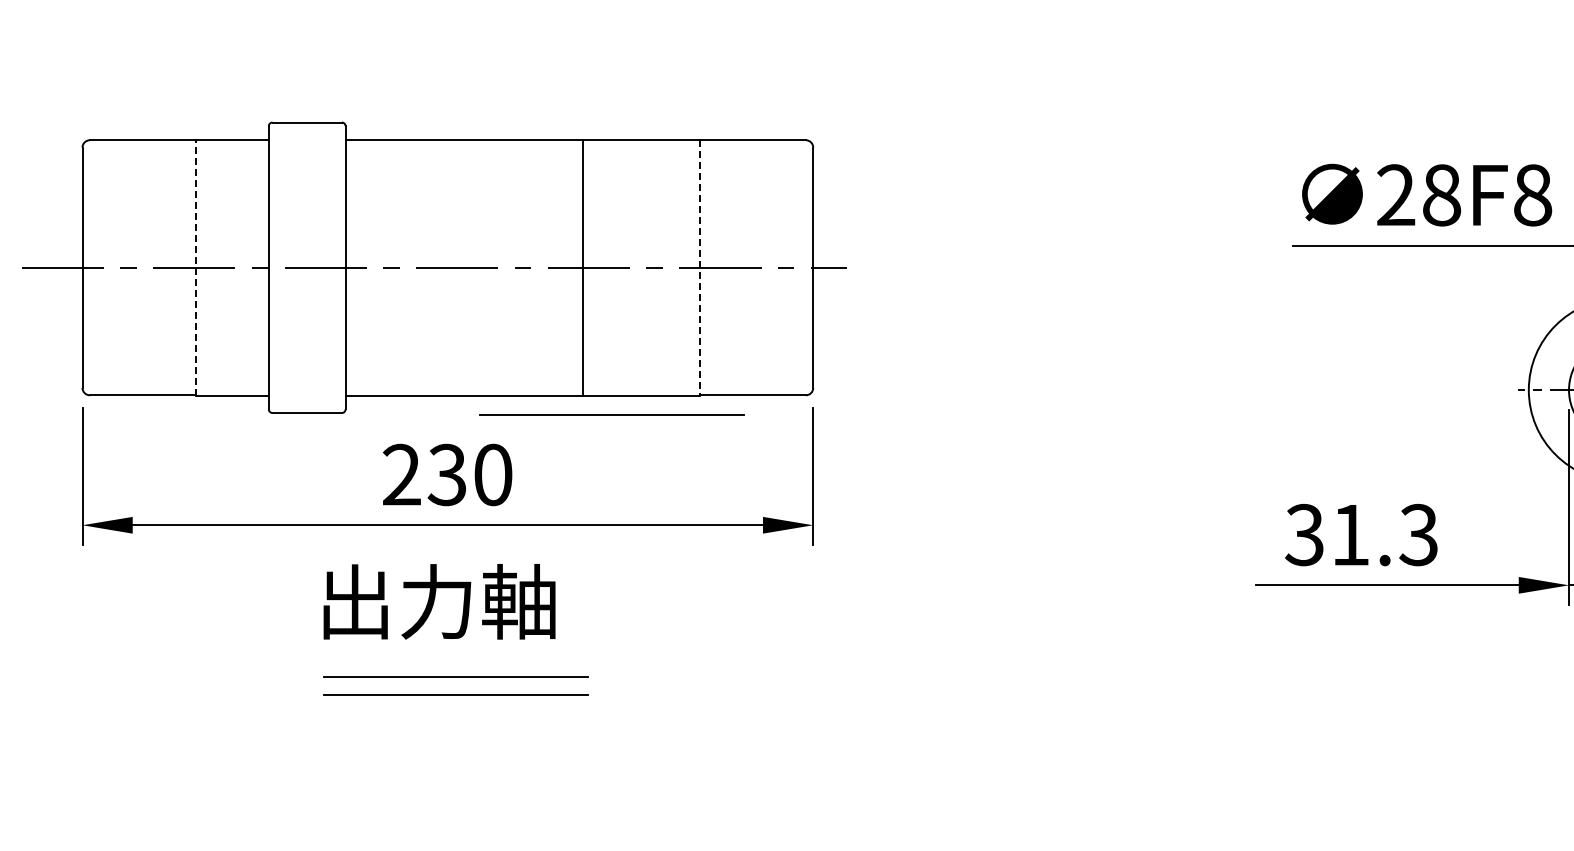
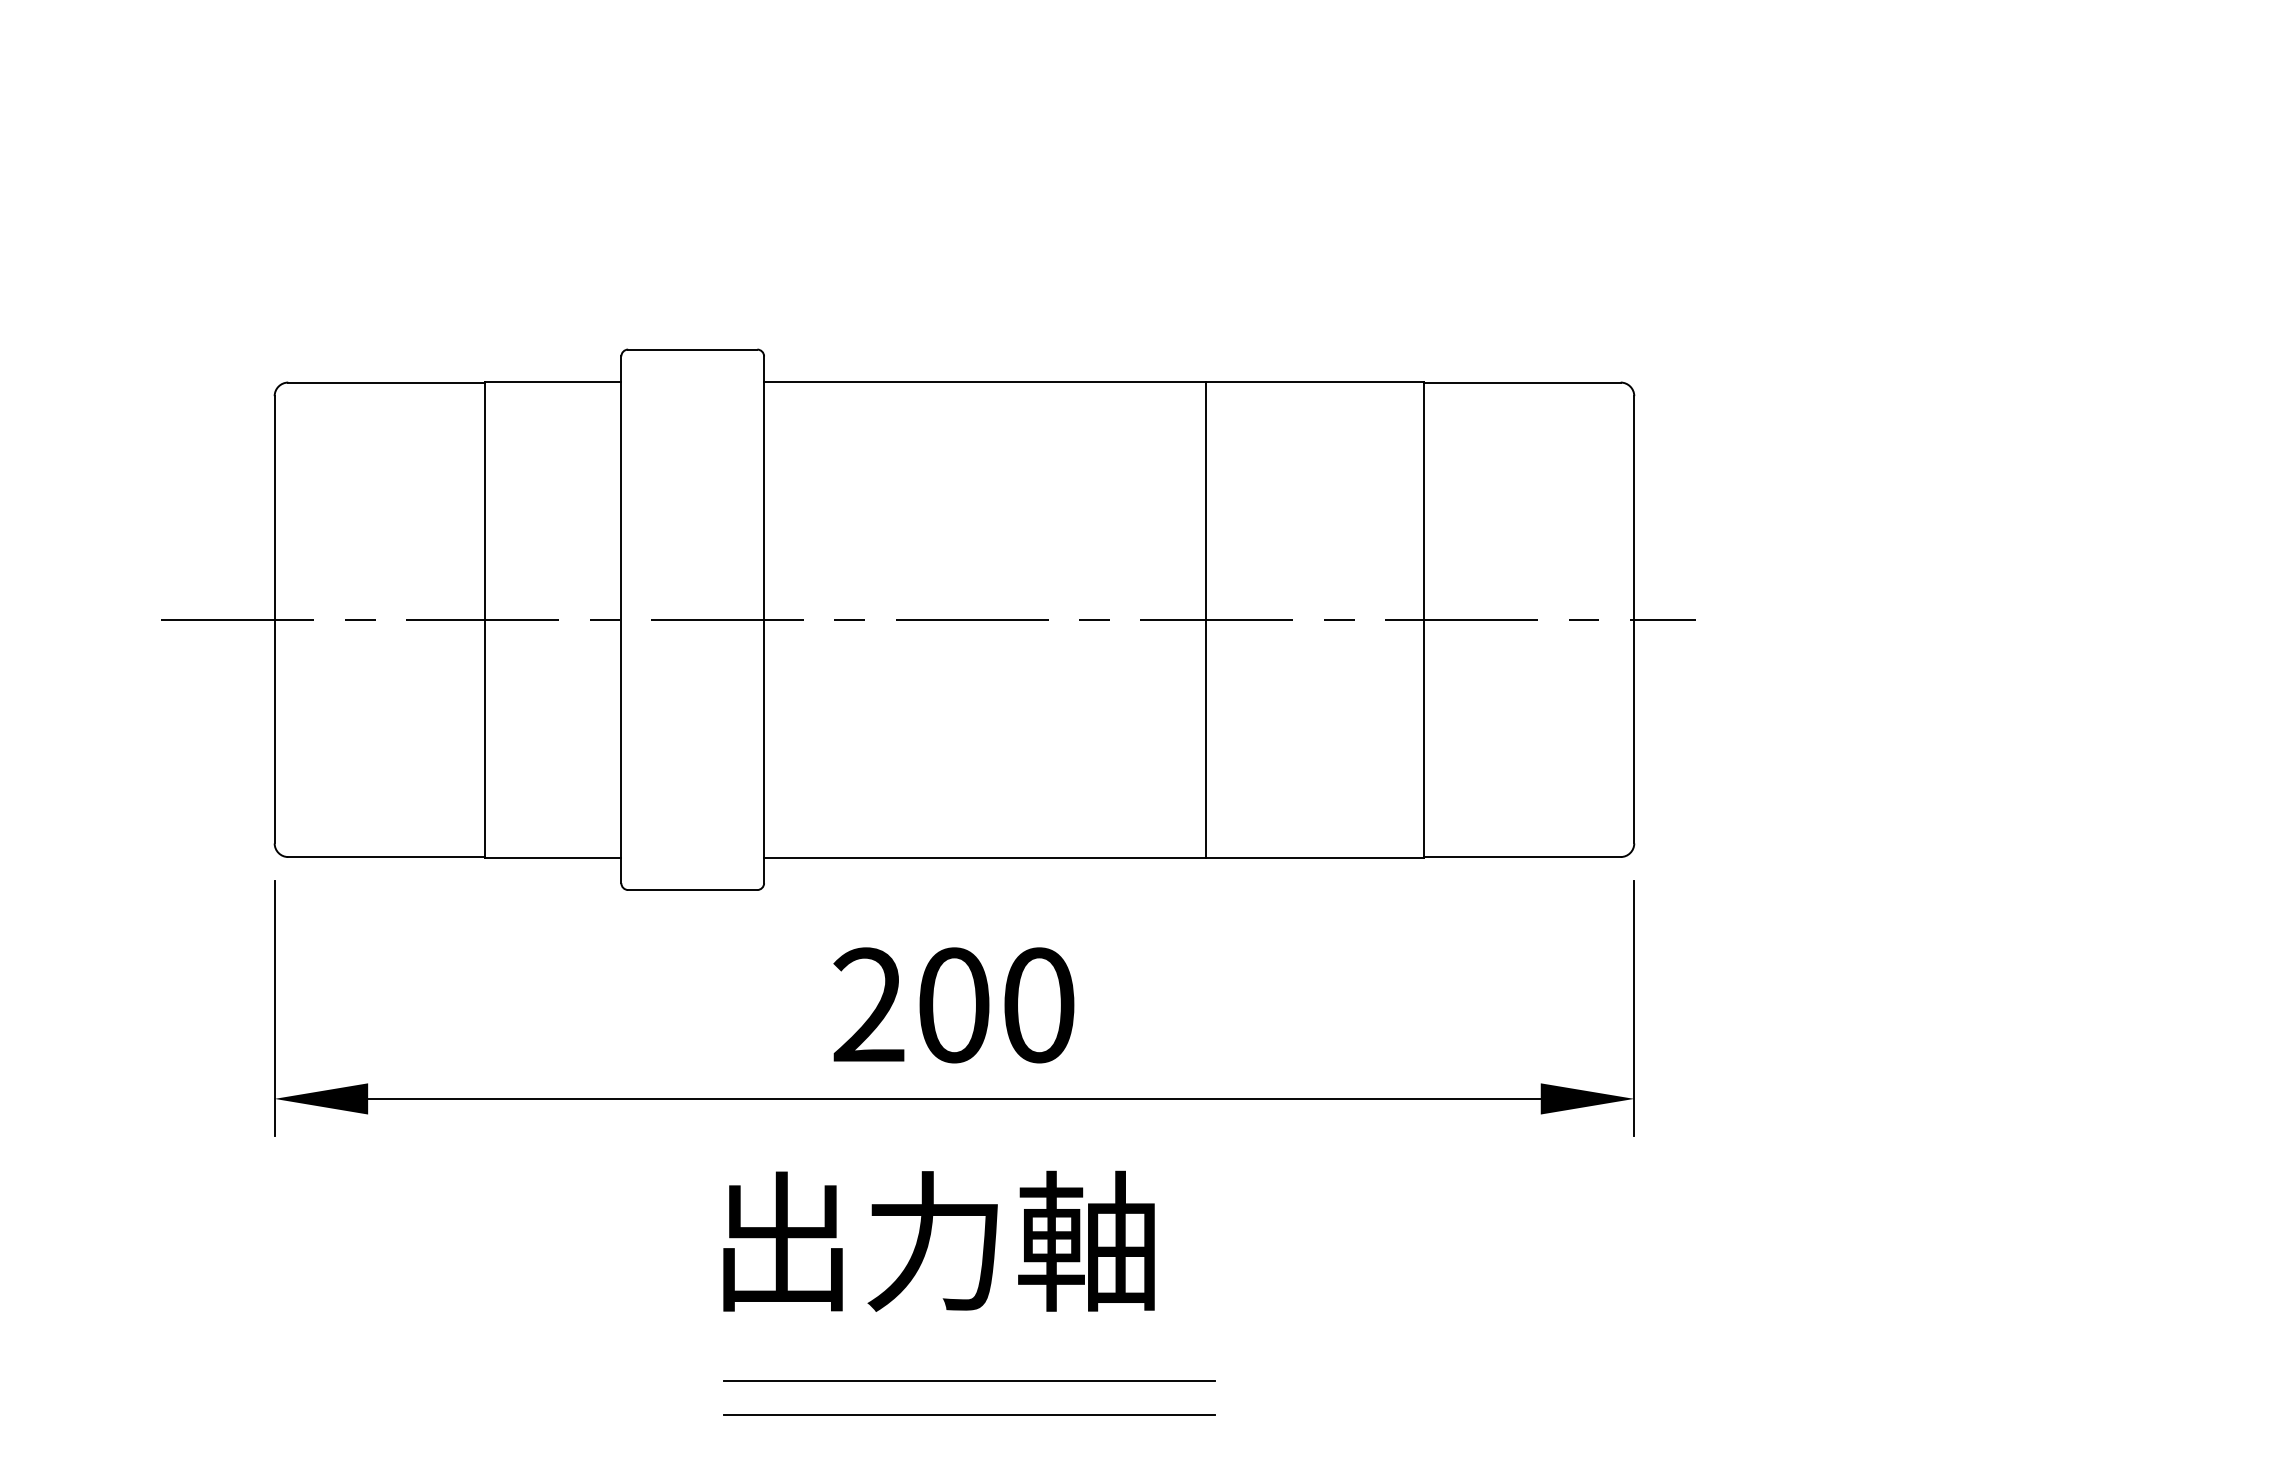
line: (195, 267) -> (484, 619), dashed -> solid
line: (699, 267) -> (1422, 619), dashed -> solid
line: (611, 414) -> (1258, 892), removed
text: (446, 474) -> (951, 1004), 230 -> 200

